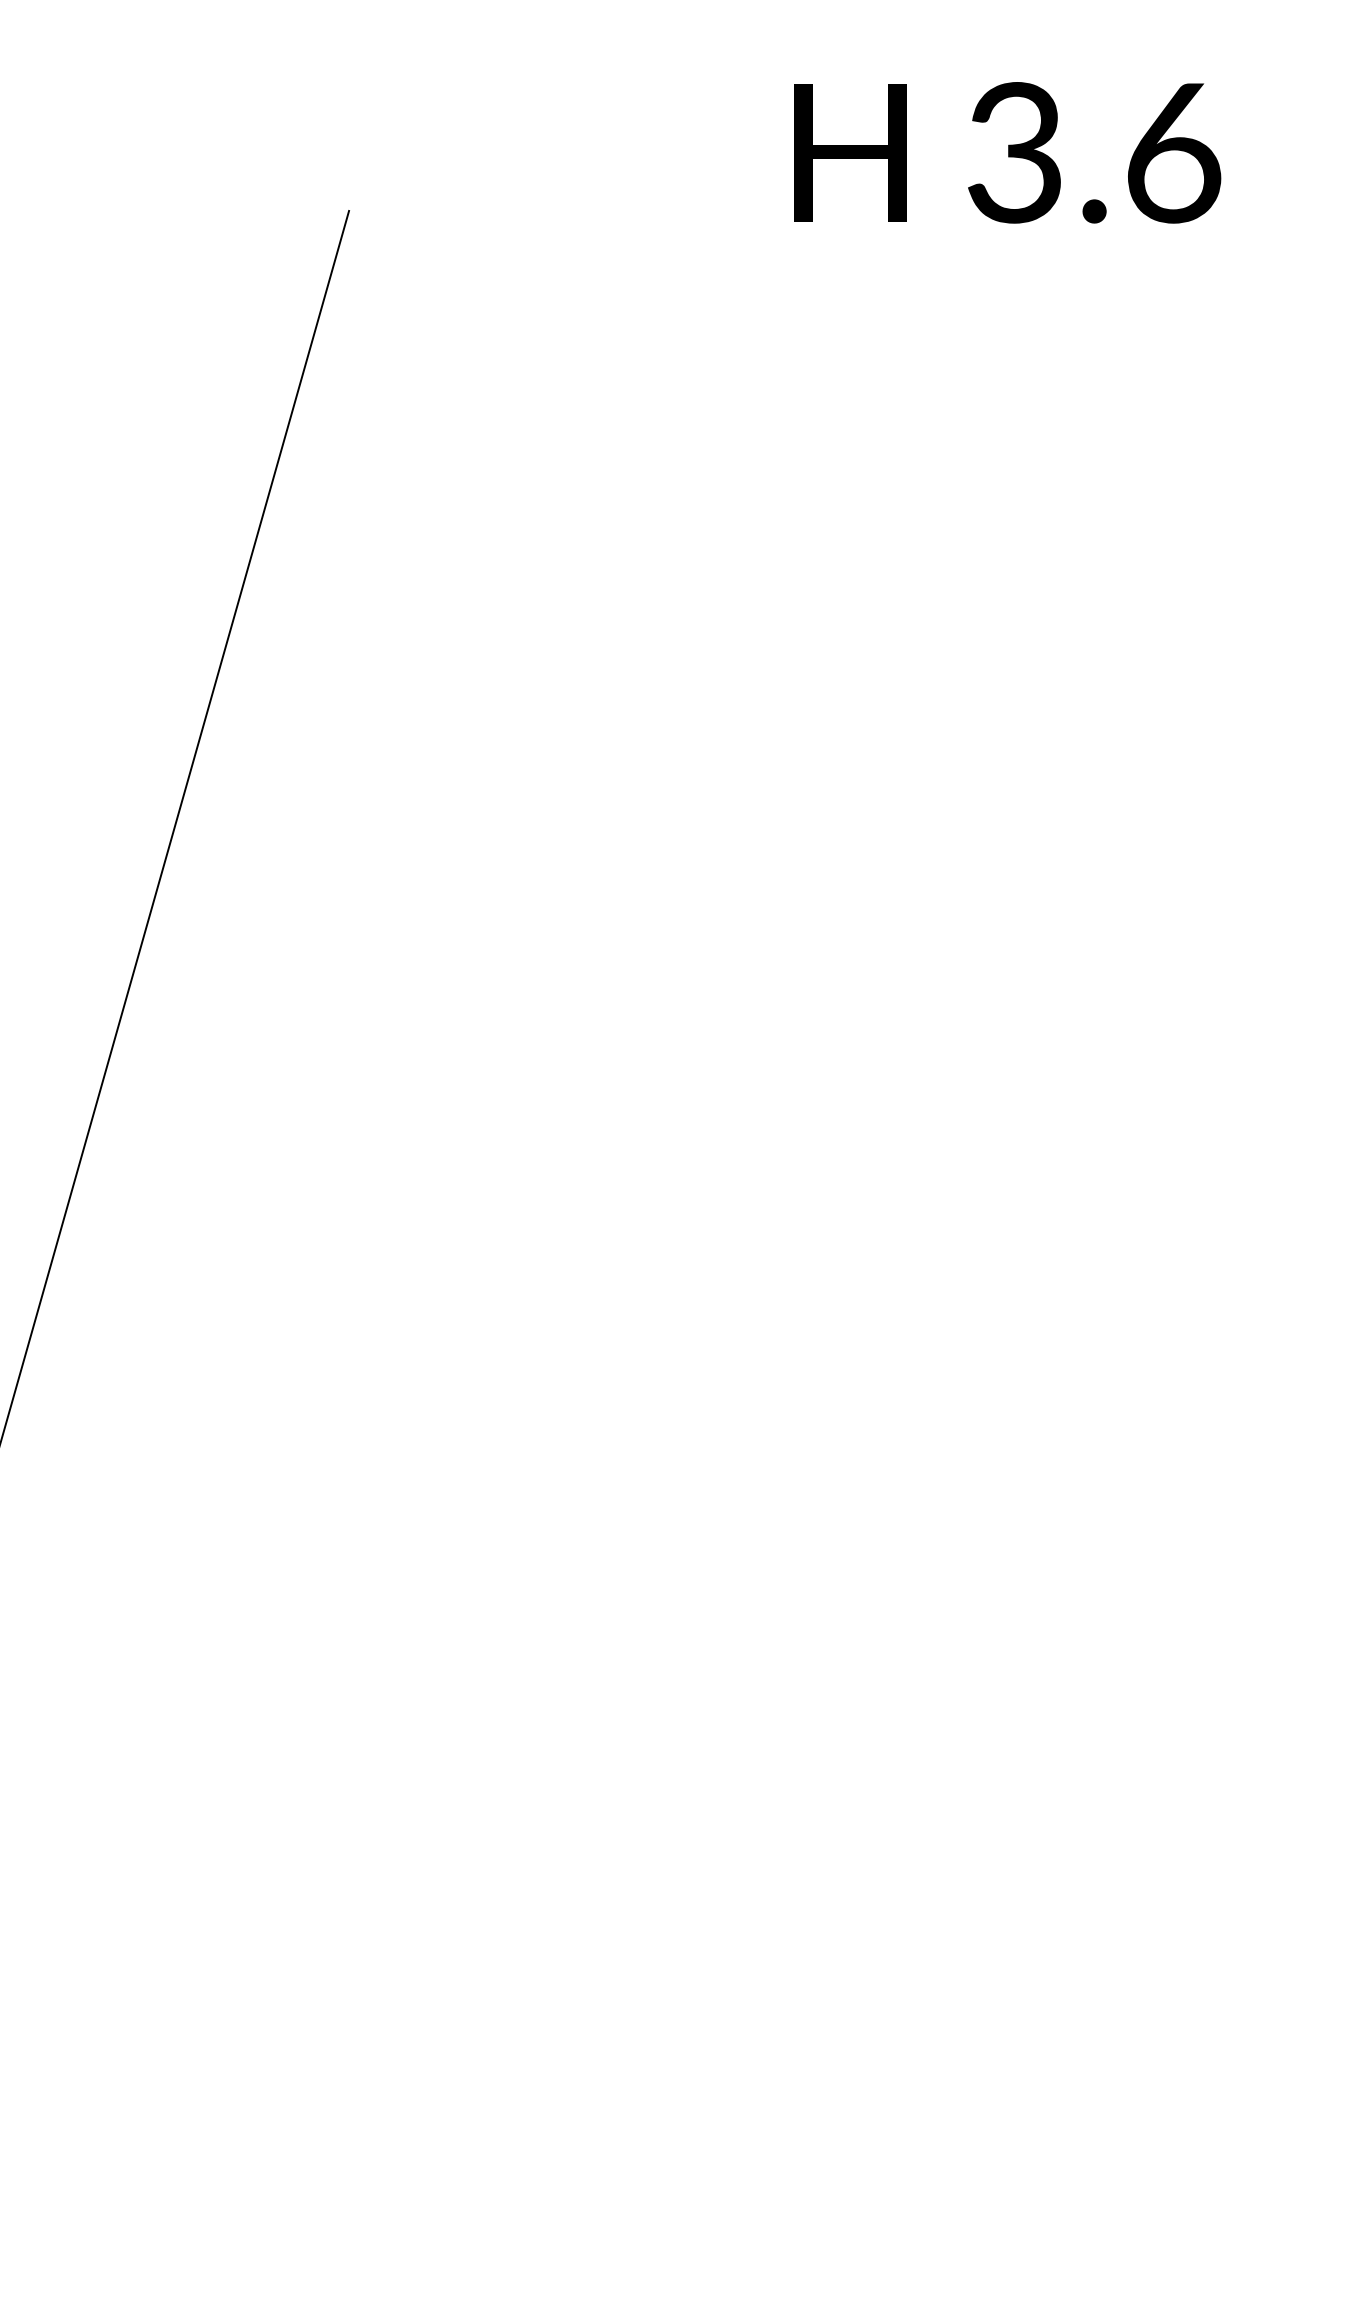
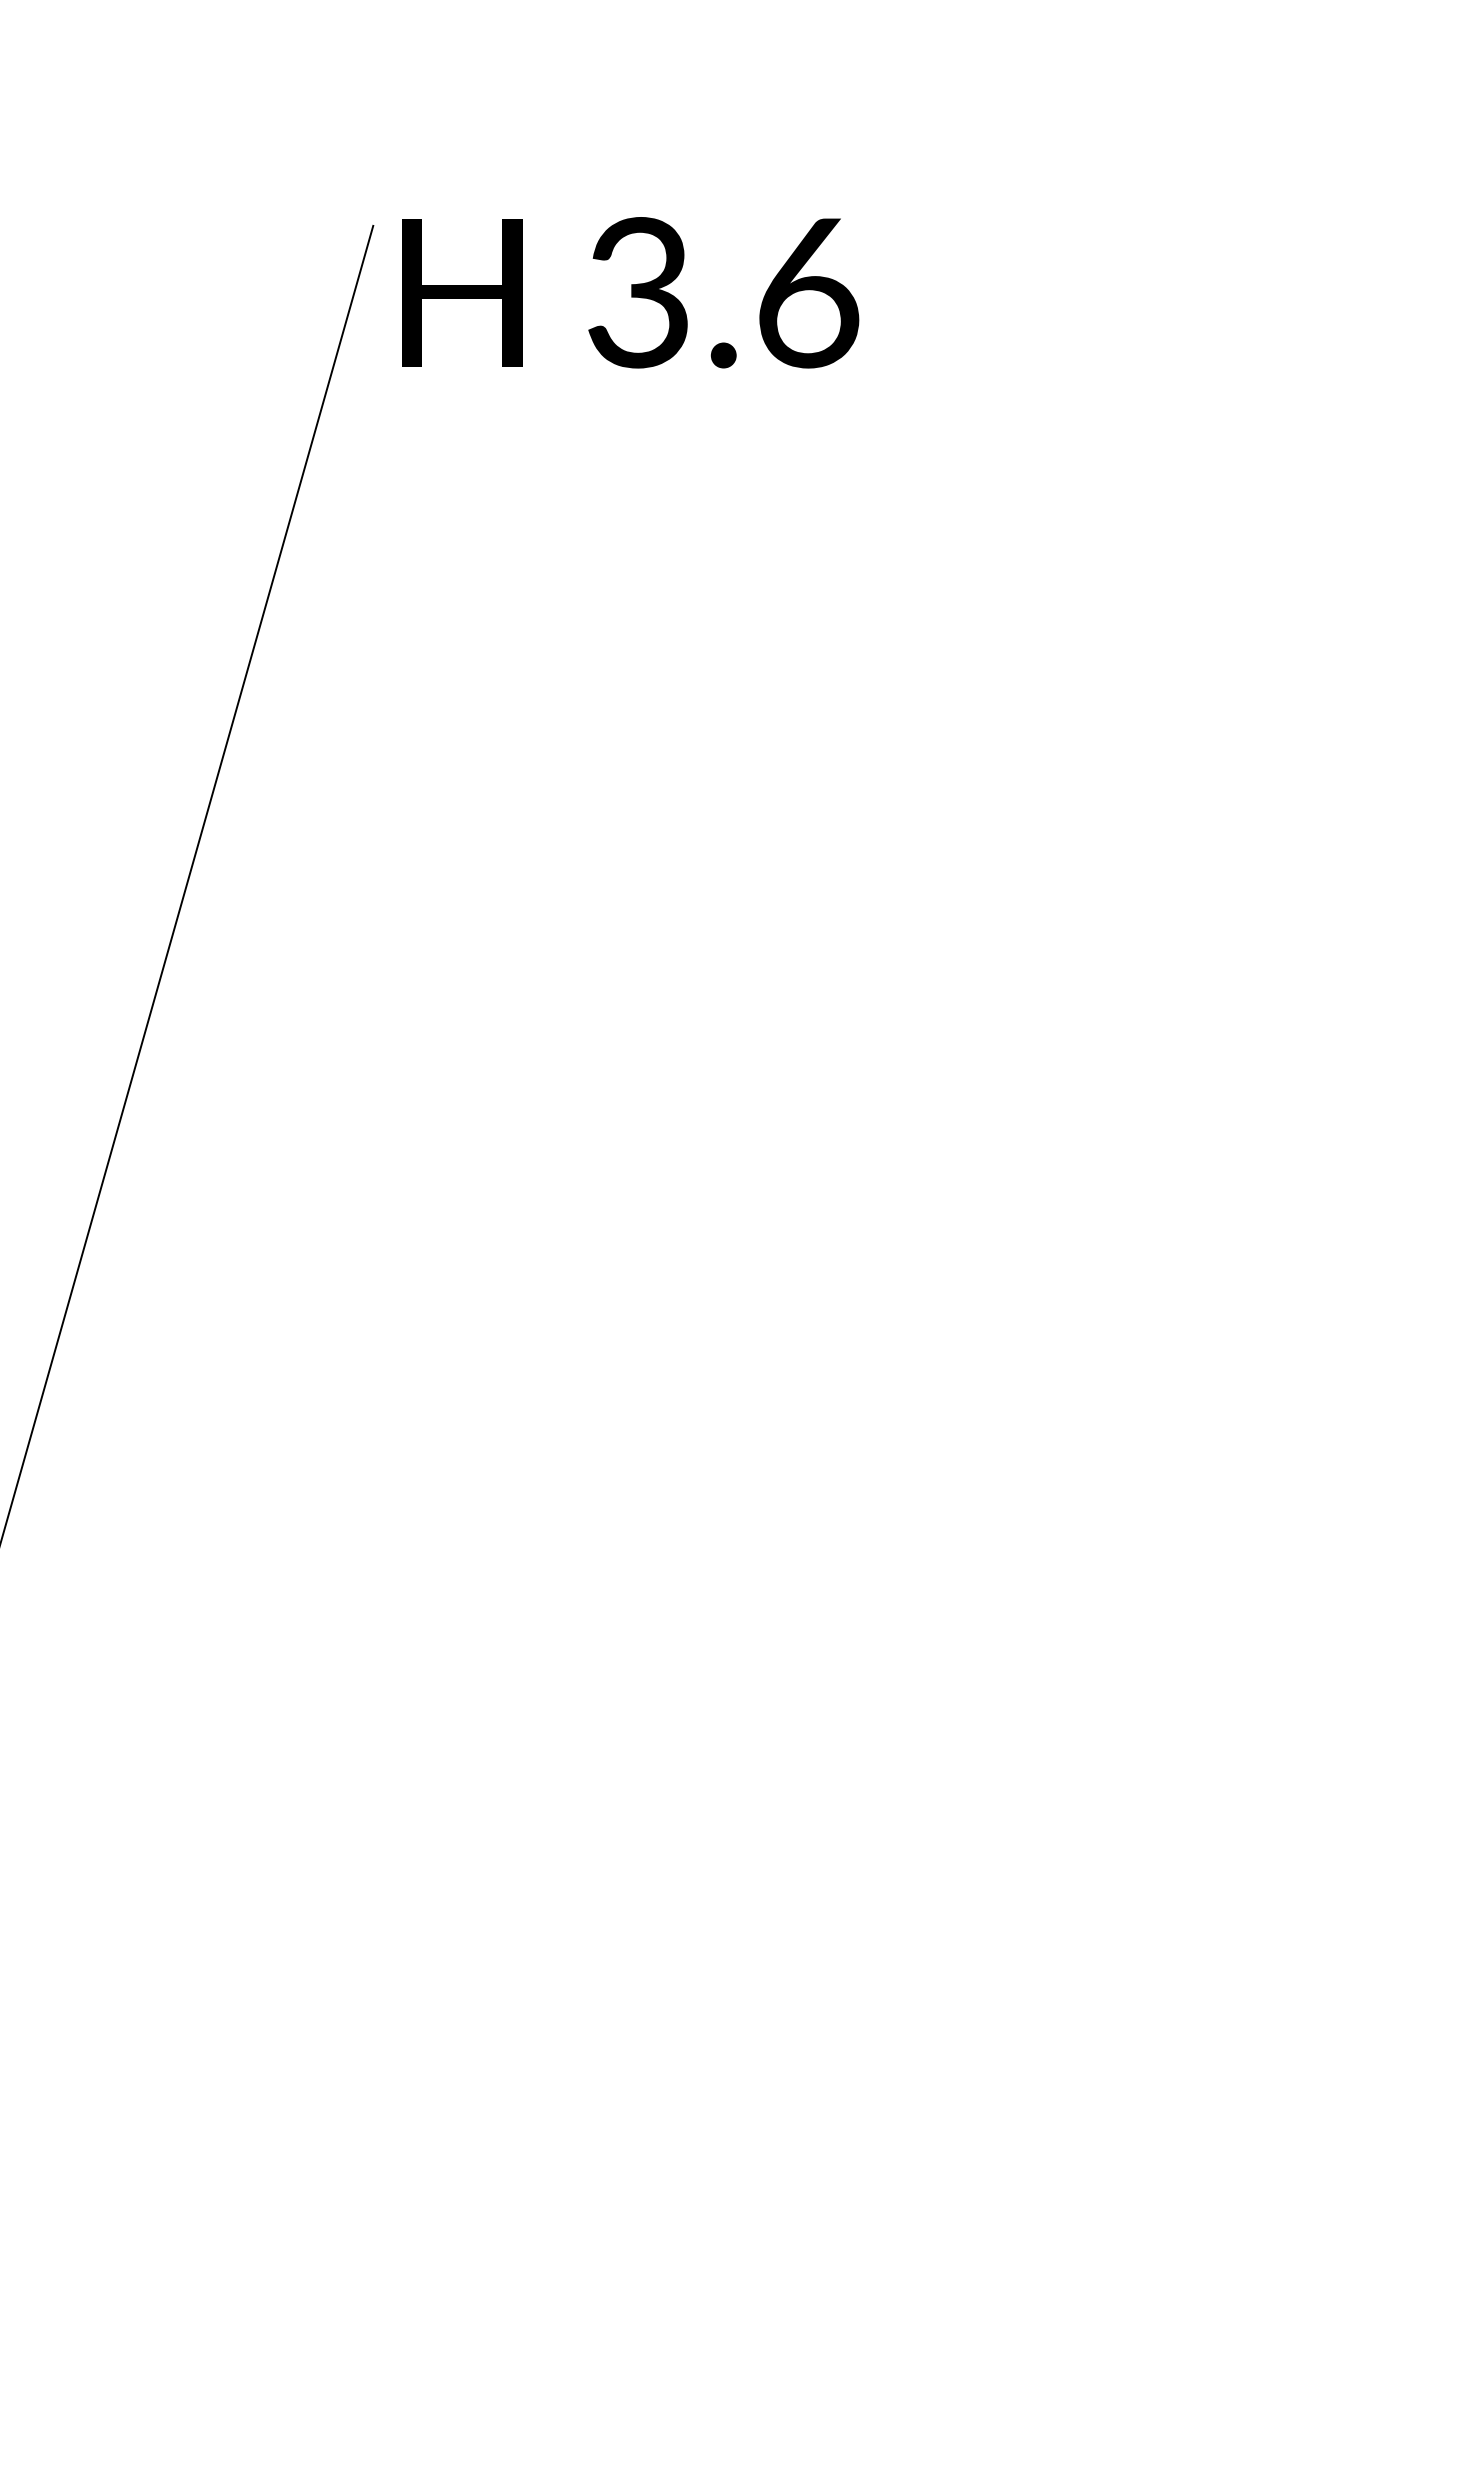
text: (1007, 152) -> (630, 292), moved

